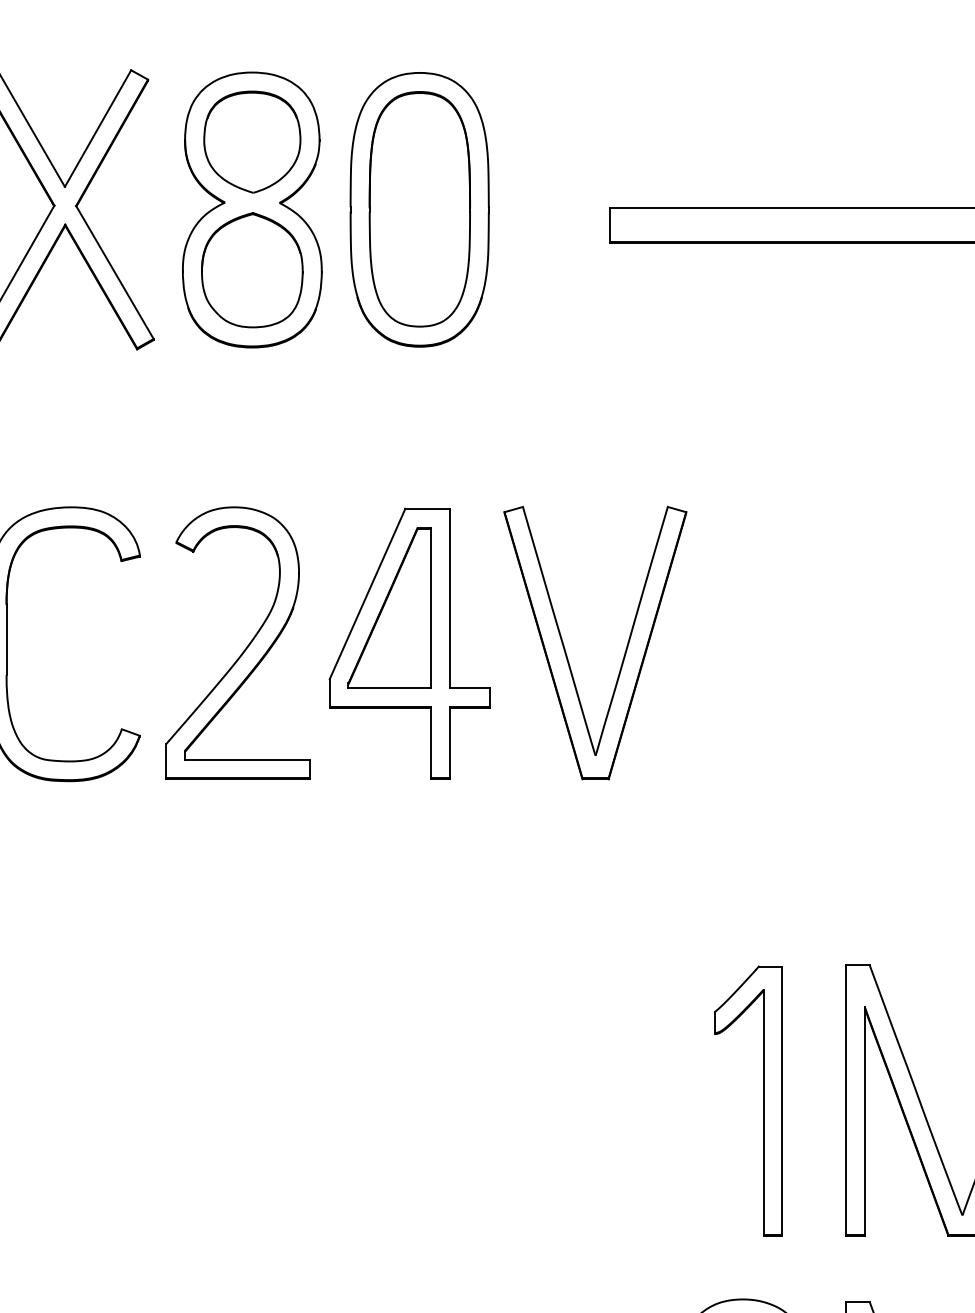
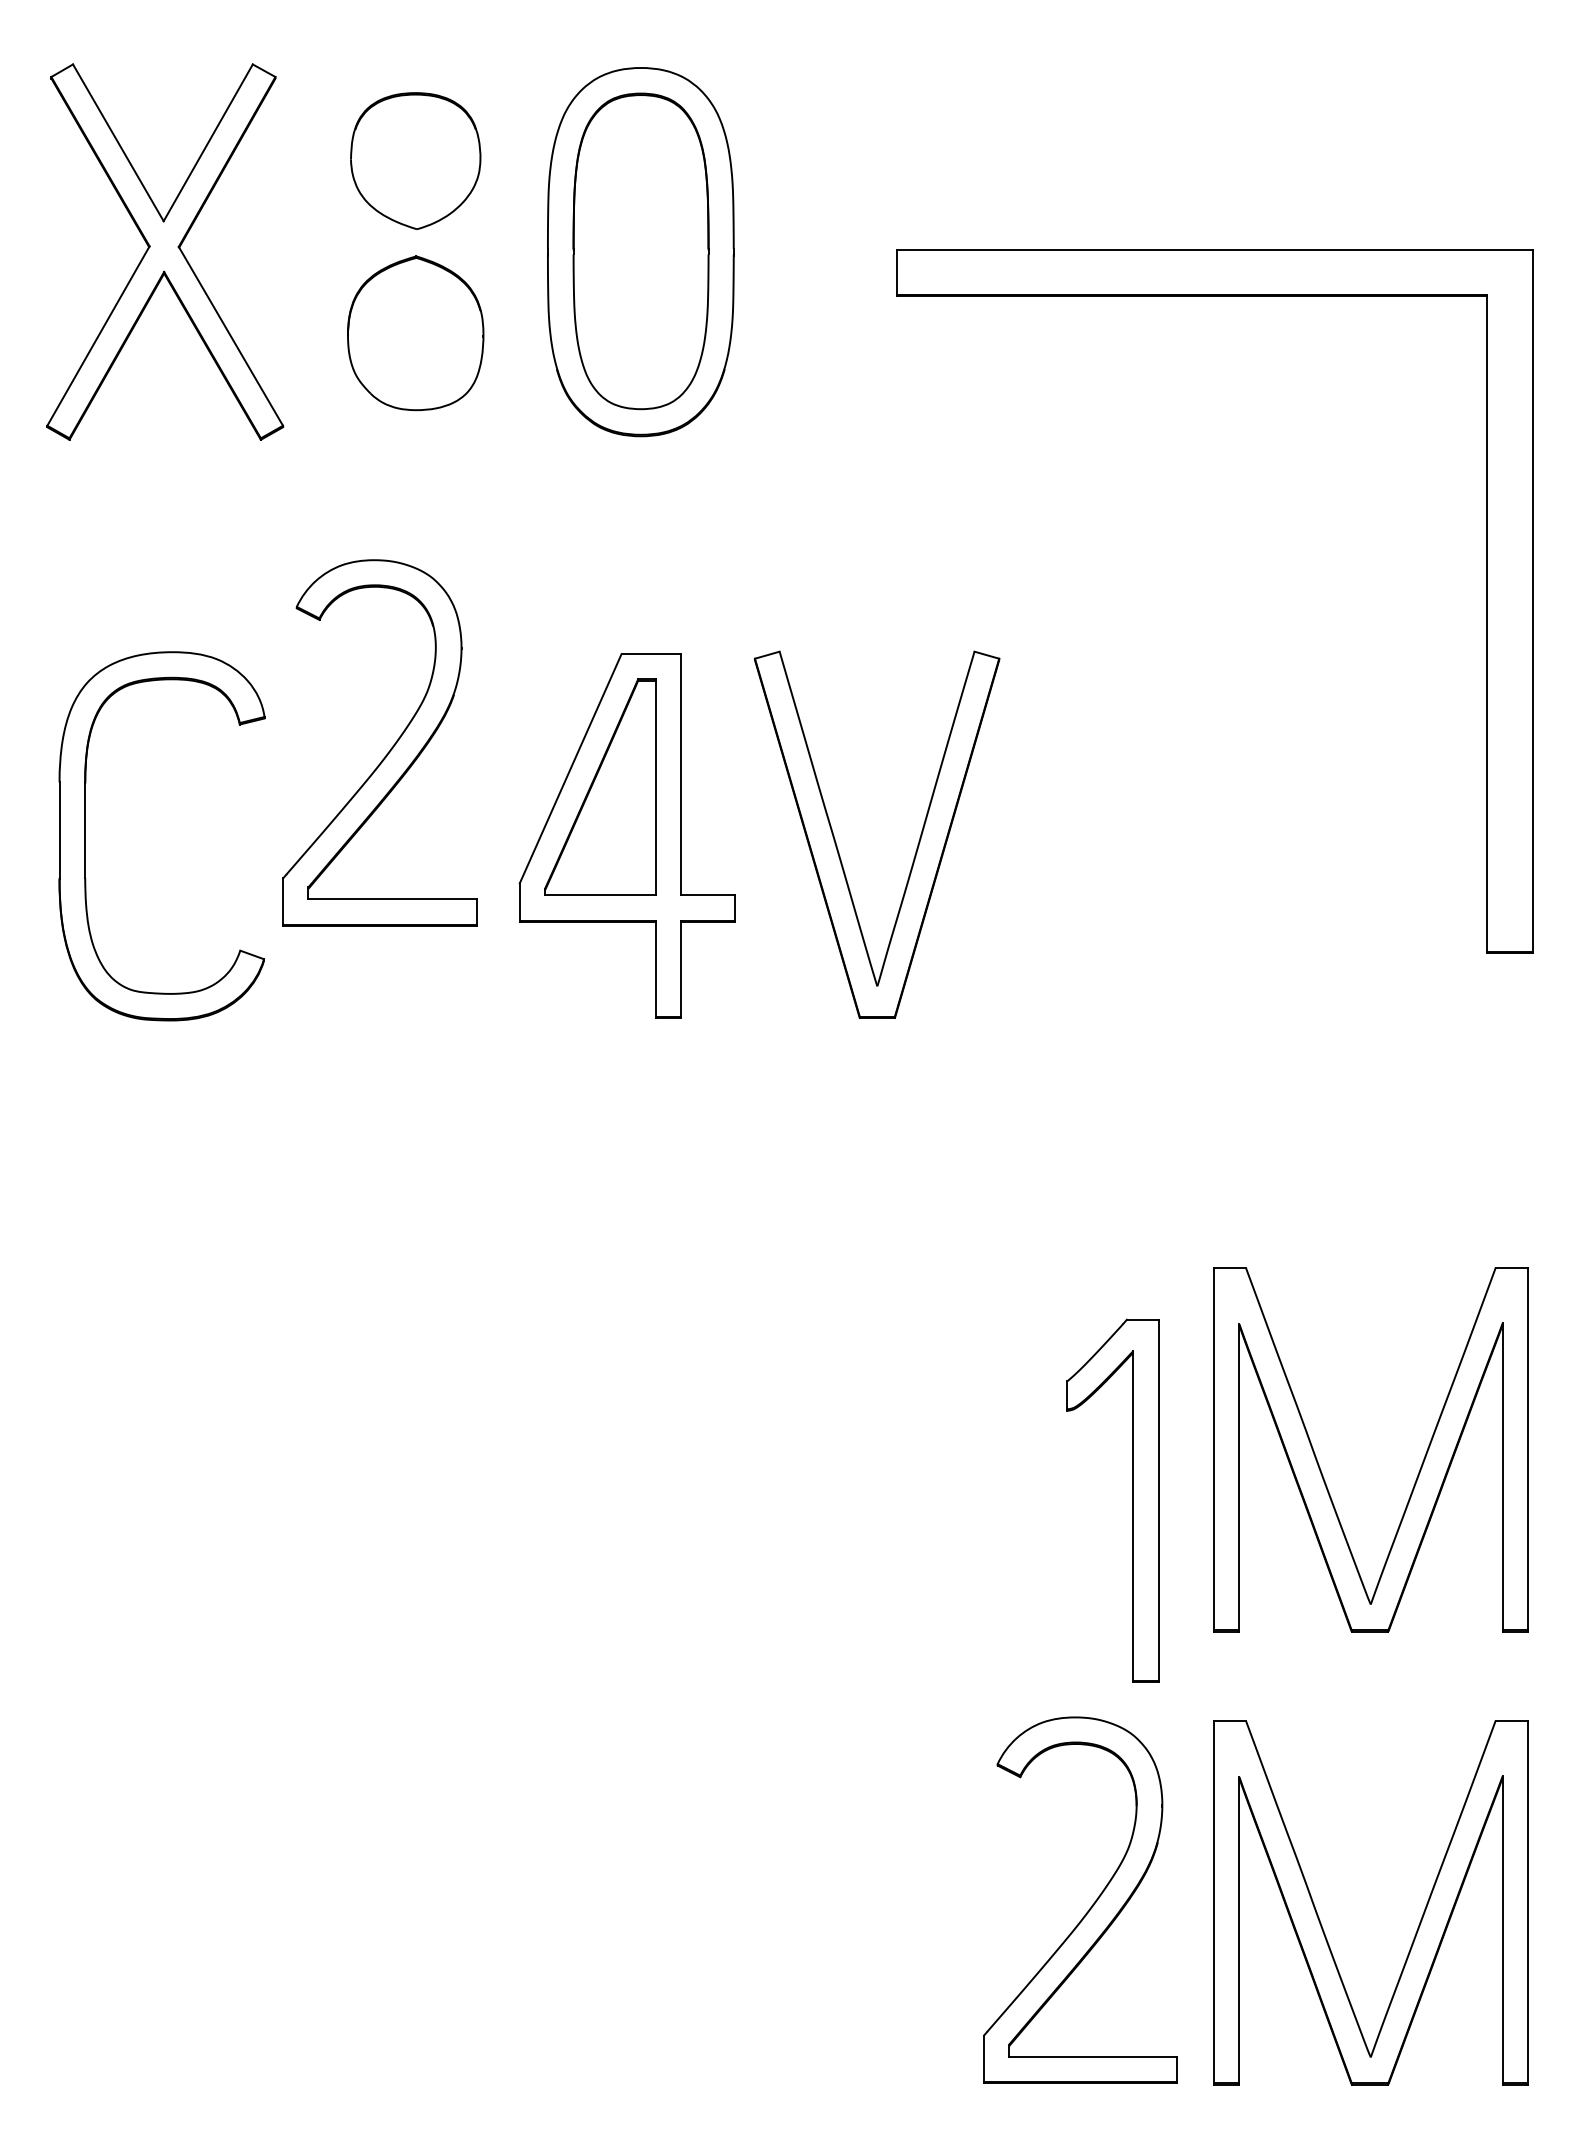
part: (252, 210) -> (415, 252), removed
part: (246, 647) -> (390, 748), moved
part: (763, 1100) -> (1132, 1500), moved

